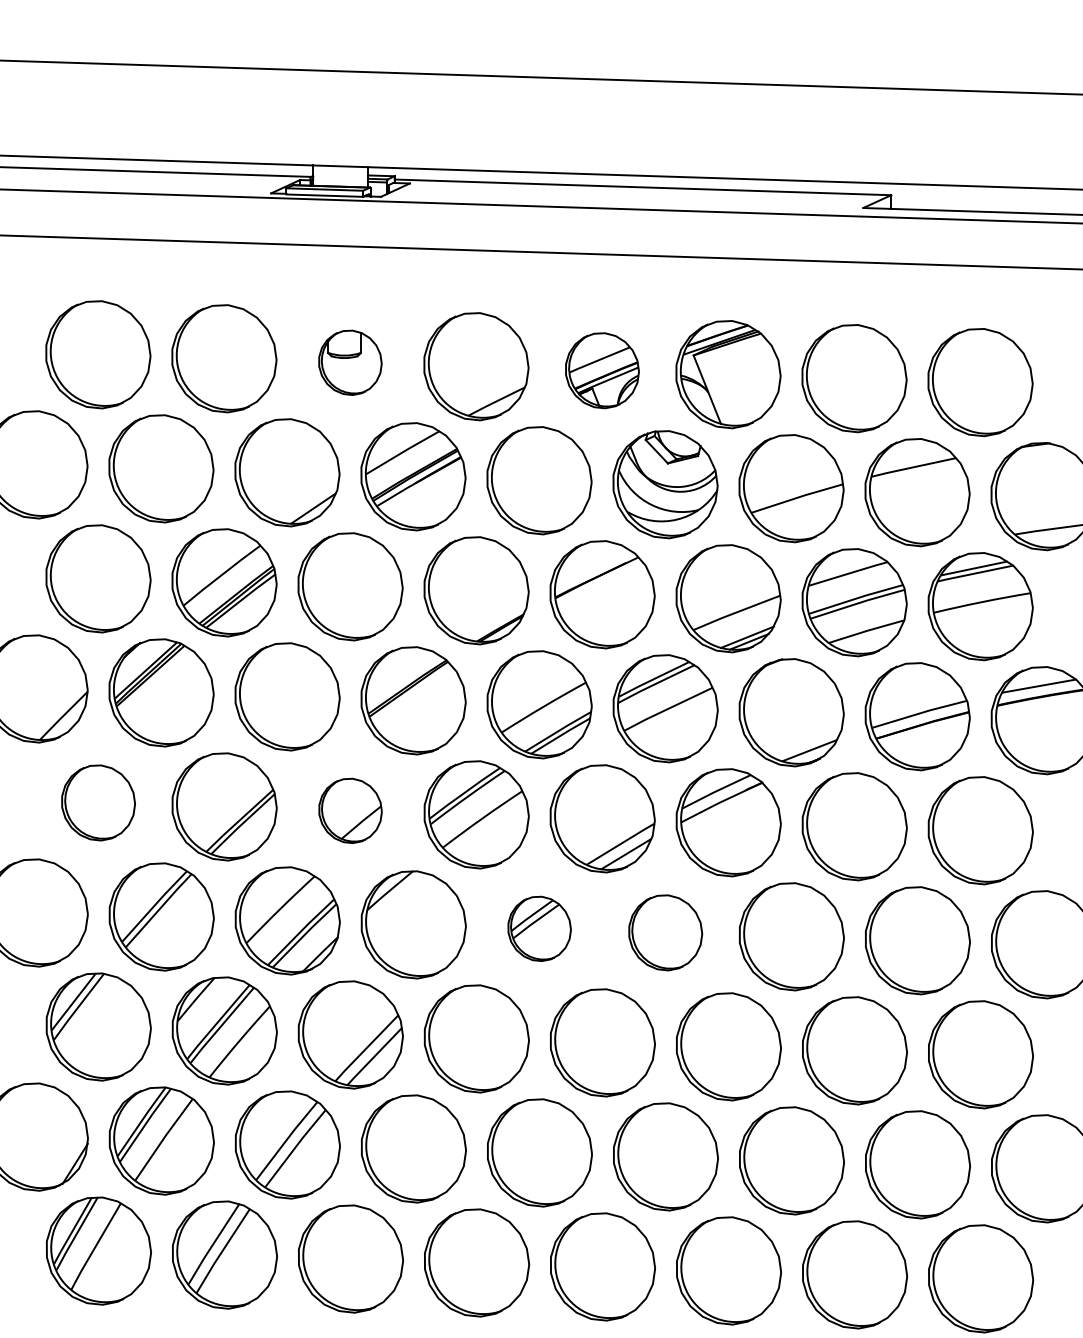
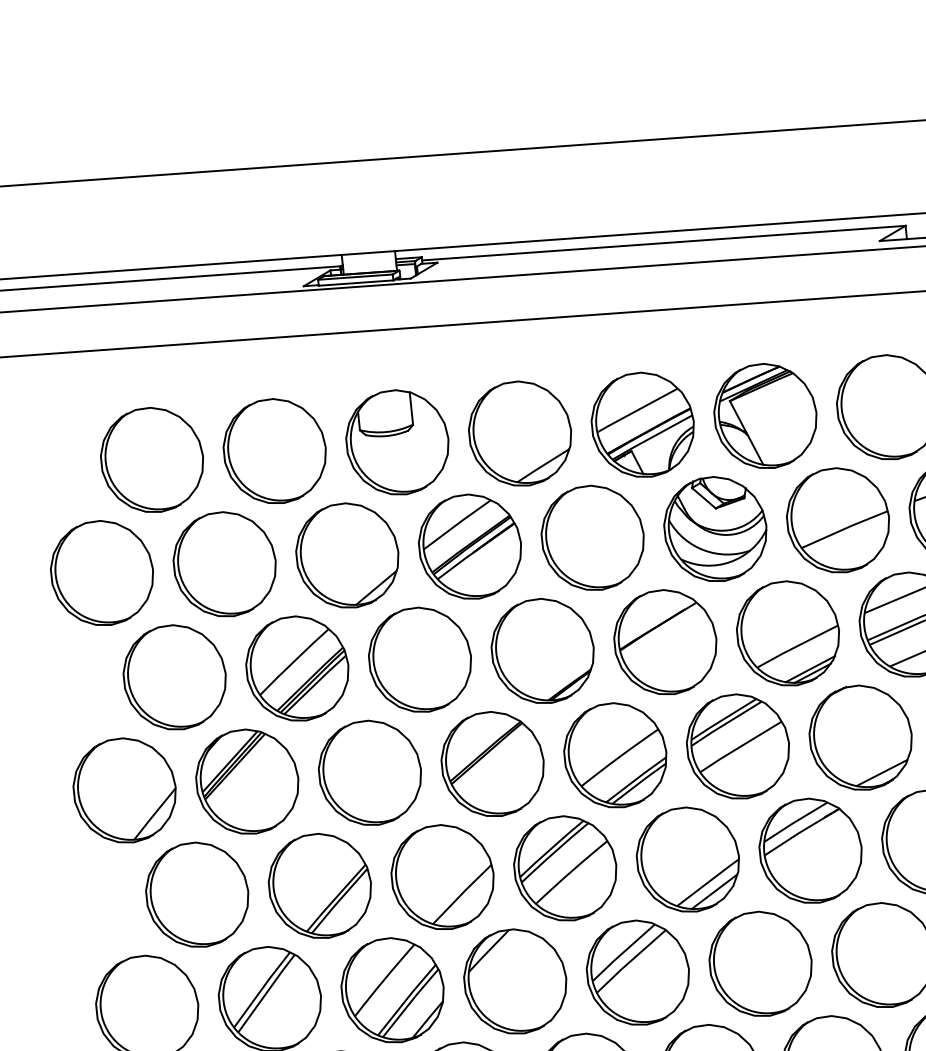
part: (350, 362) -> (397, 442), size x1.67
part: (602, 370) -> (643, 424), size x1.43
part: (98, 802) -> (197, 894), size x1.43
part: (350, 810) -> (442, 877), size x1.67
part: (539, 928) -> (637, 972), size x1.67
part: (665, 932) -> (760, 963), size x1.43

